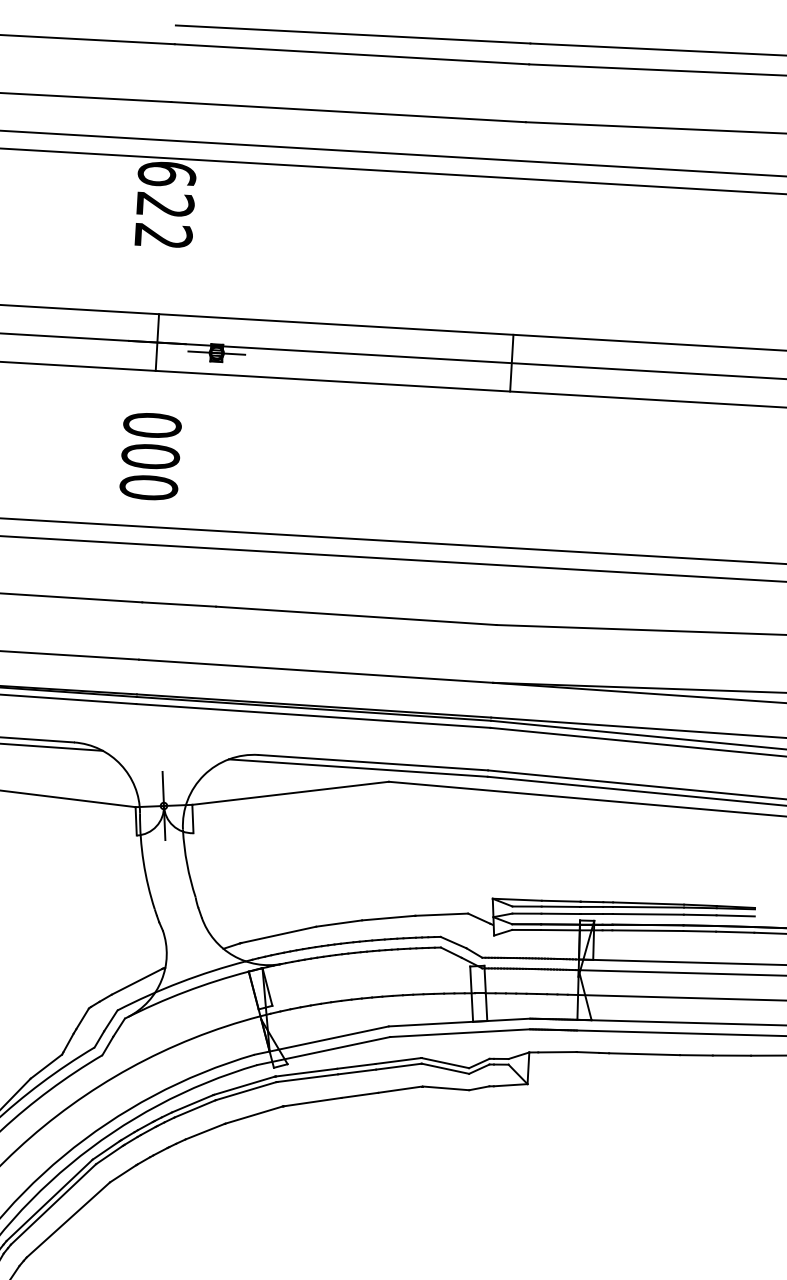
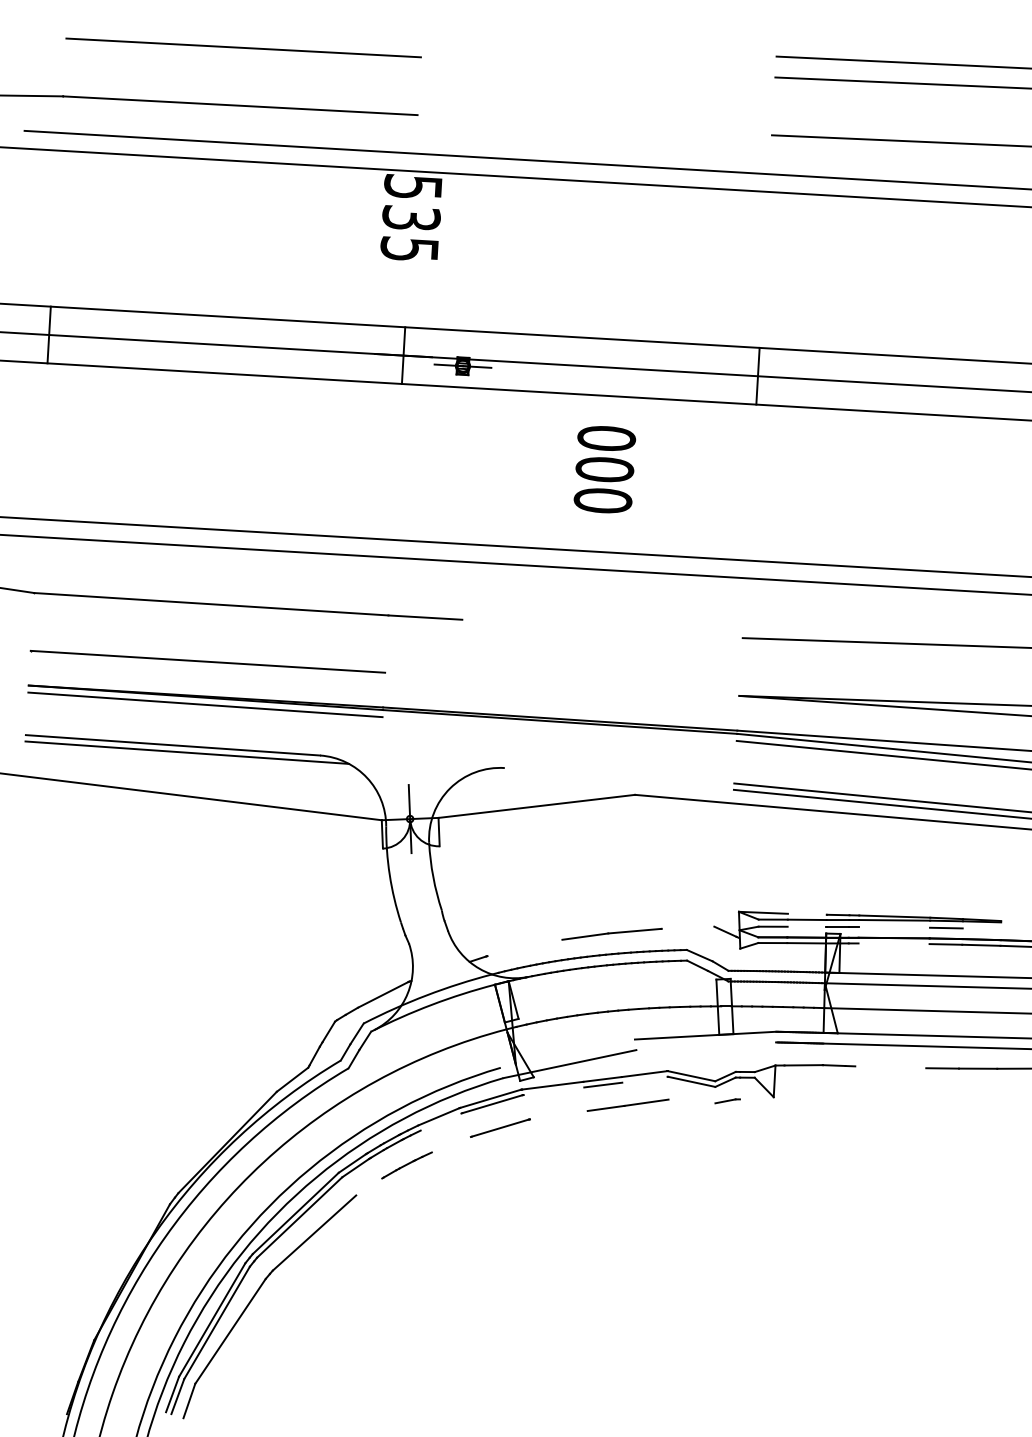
line: (353, 34) -> (599, 47), removed
line: (351, 54) -> (597, 67), removed
line: (348, 112) -> (594, 125), removed
text: (165, 204) -> (411, 217), 622 -> 535
text: (150, 456) -> (604, 469), moved
line: (356, 615) -> (602, 628), removed
line: (316, 670) -> (562, 683), removed
line: (313, 715) -> (559, 728), removed
line: (373, 762) -> (619, 775), removed
line: (358, 767) -> (604, 780), removed
line: (560, 900) -> (806, 913), removed
line: (560, 913) -> (806, 926), removed
line: (441, 914) -> (687, 927), removed
line: (648, 914) -> (894, 927), removed
line: (735, 915) -> (981, 928), removed
line: (647, 930) -> (893, 943), removed
line: (278, 934) -> (524, 947), removed
line: (460, 1033) -> (706, 1046), removed
line: (321, 1040) -> (567, 1053), removed
line: (644, 1054) -> (890, 1067), removed
line: (398, 1066) -> (644, 1079), removed
line: (307, 1078) -> (553, 1091), removed
line: (510, 1085) -> (756, 1098), removed
line: (446, 1088) -> (692, 1101), removed
line: (312, 1102) -> (558, 1115), removed
line: (194, 1108) -> (440, 1121), removed
line: (204, 1131) -> (450, 1144), removed
line: (123, 1173) -> (369, 1186), removed

